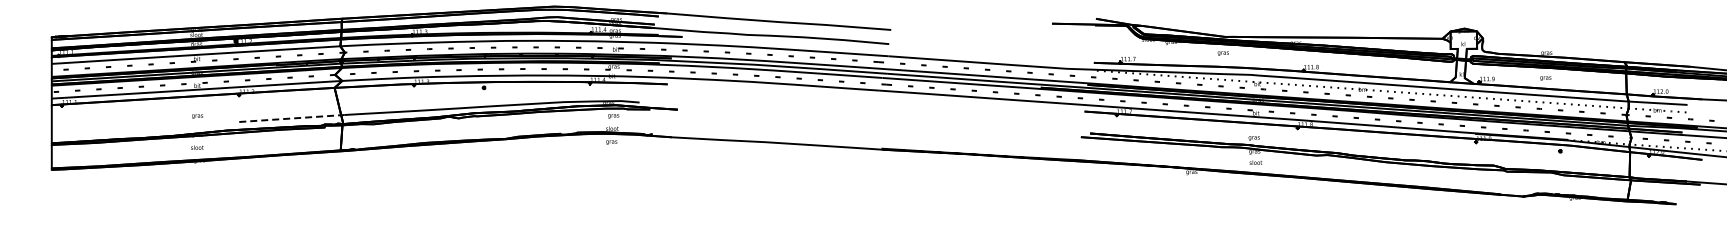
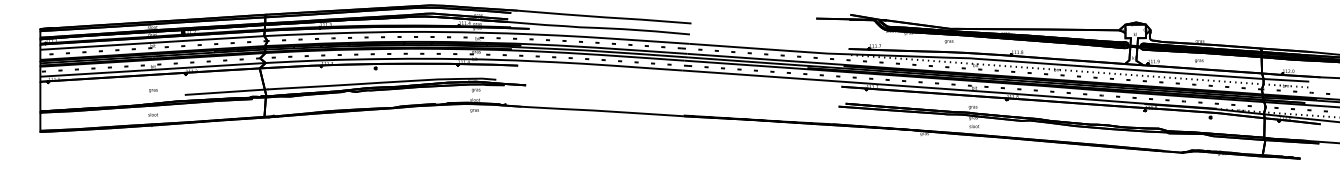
line: (292, 118) -> (227, 92), dashed -> solid

